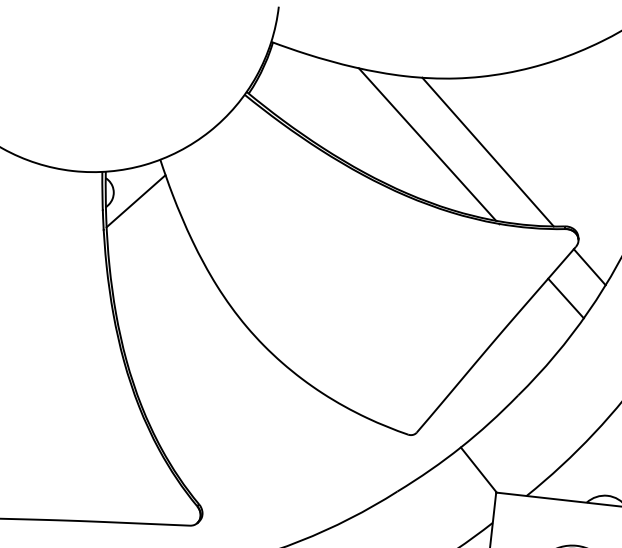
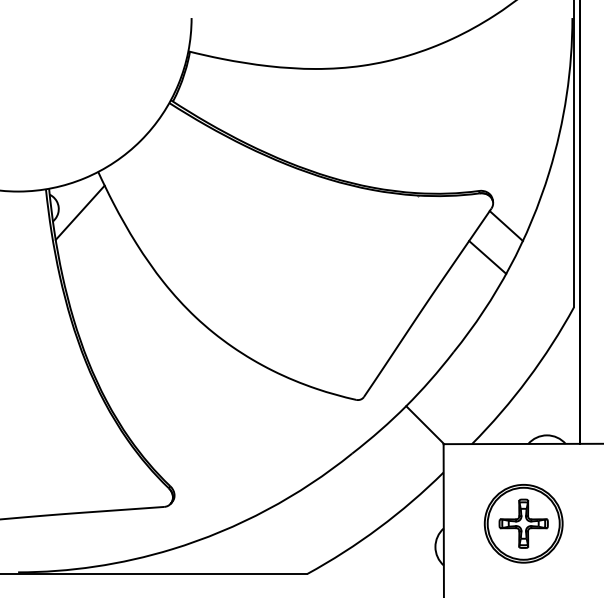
line: (427, 144) -> (343, 129), removed
line: (487, 152) -> (399, 130), removed

